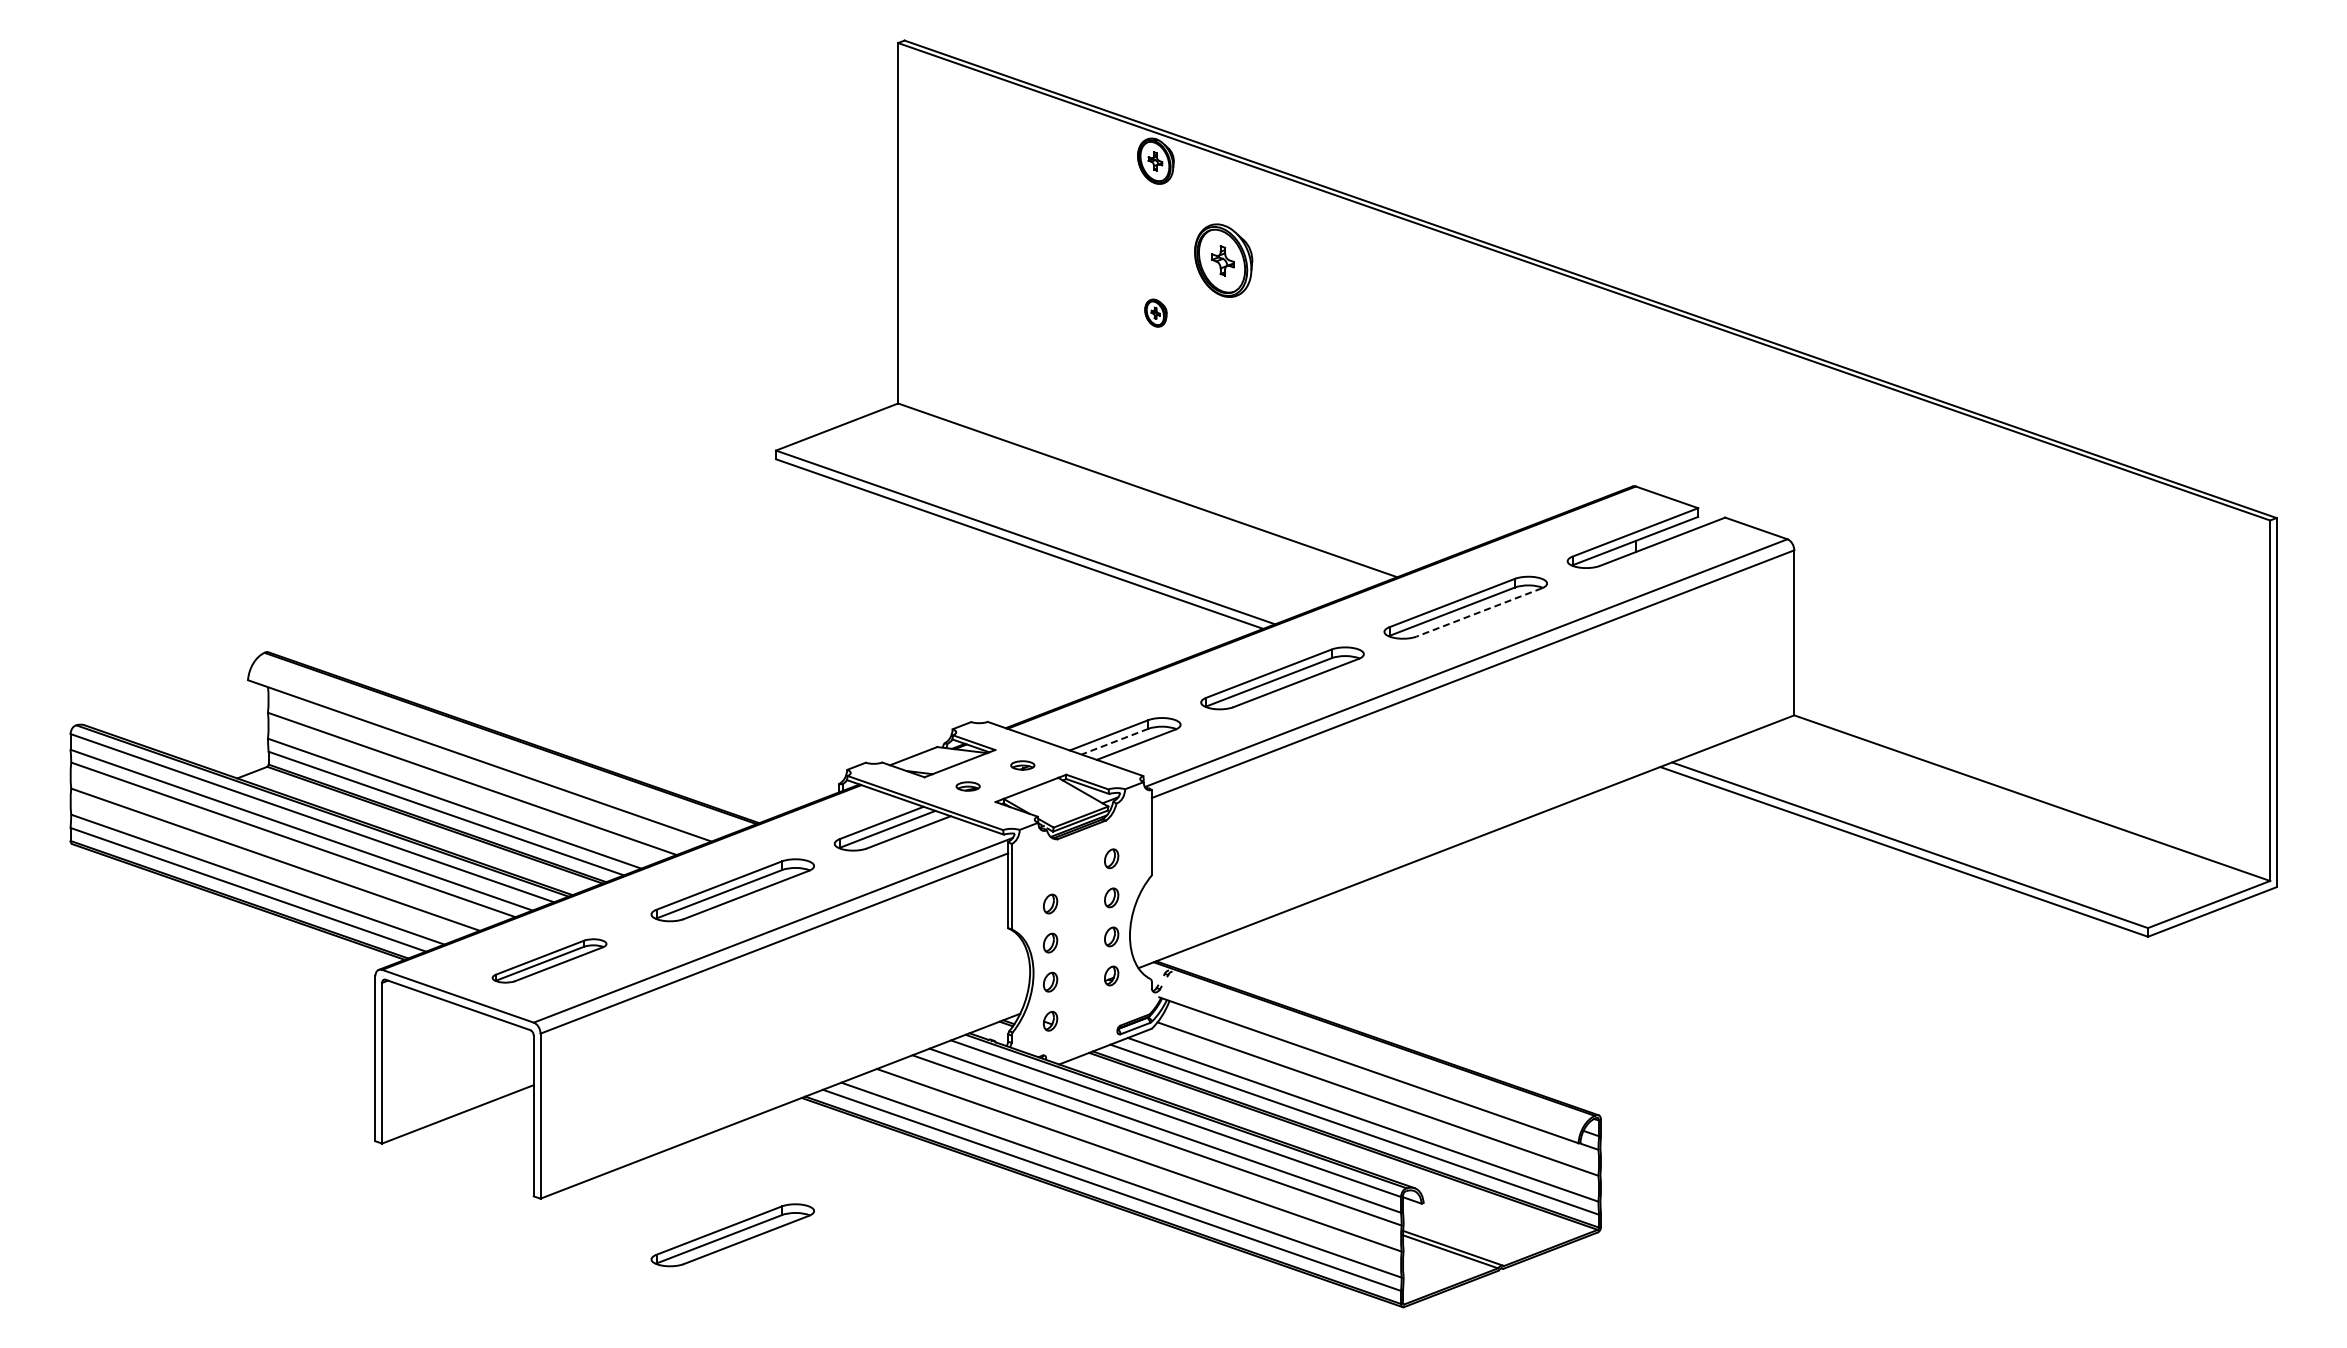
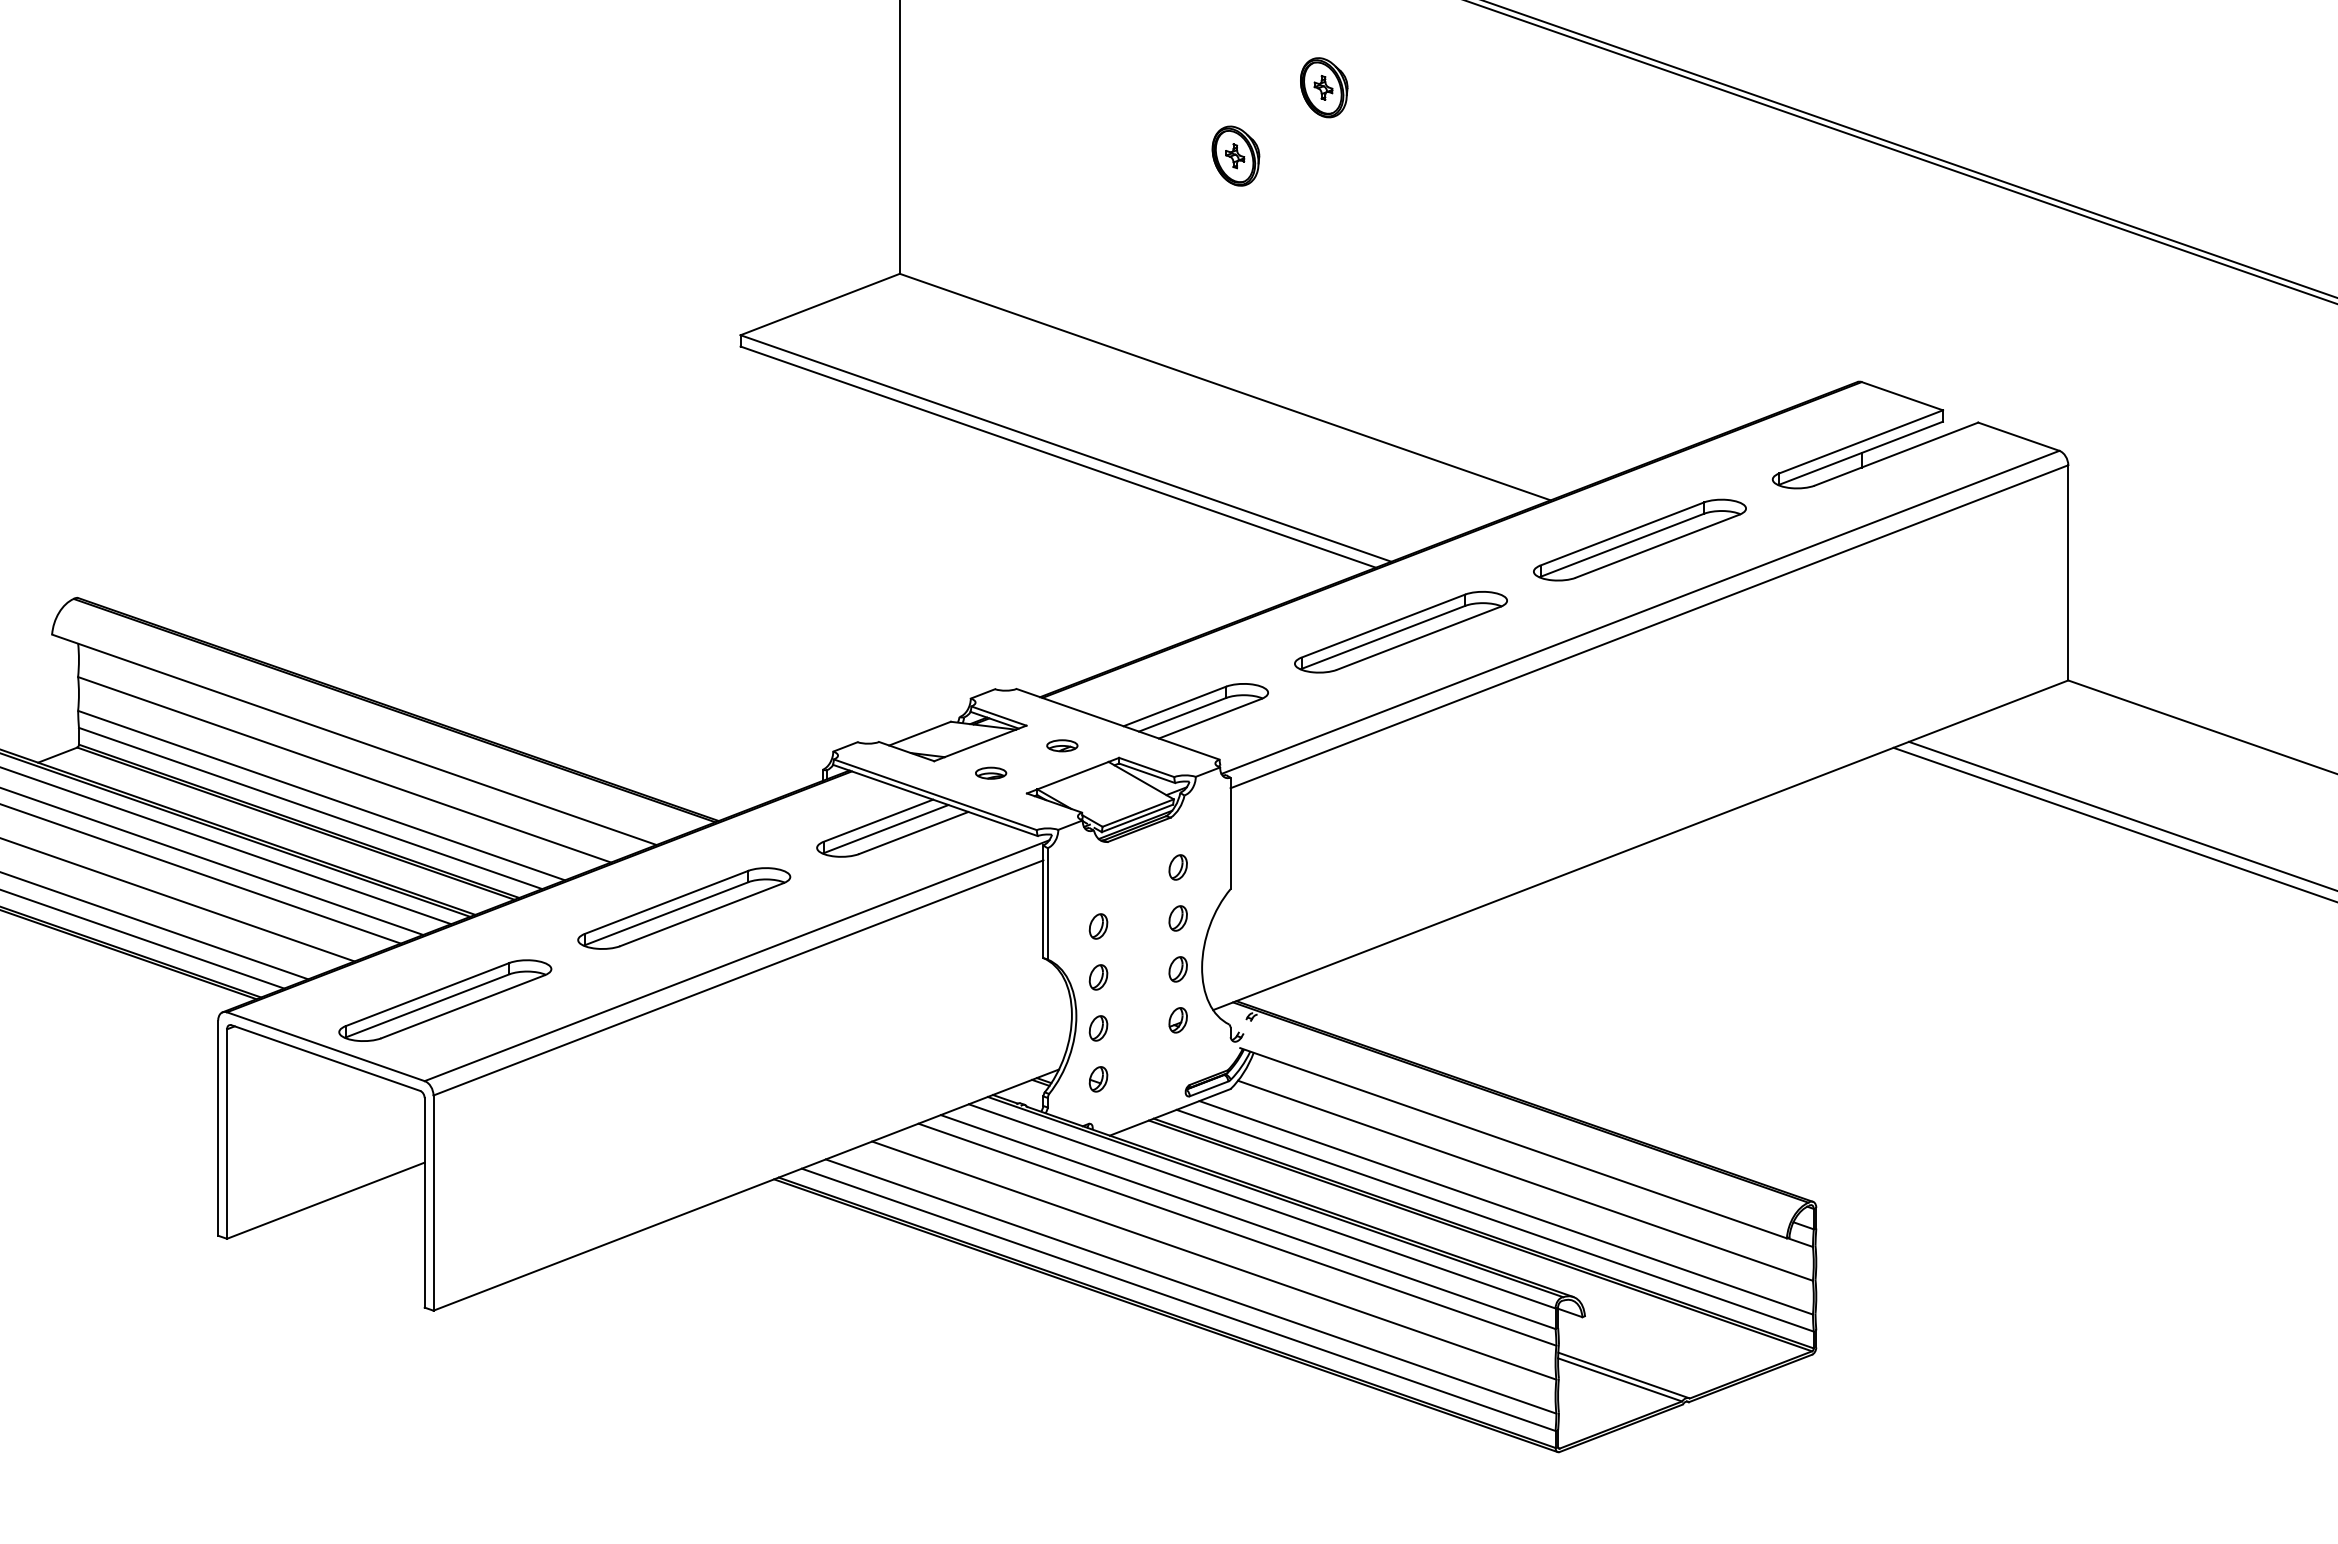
part: (1223, 260) -> (1324, 87), size x0.62
part: (1155, 312) -> (1235, 155), size x1.67
line: (1478, 612) -> (1656, 546), dashed -> solid
line: (1115, 741) -> (1183, 714), dashed -> solid
part: (549, 960) -> (445, 1000), size x1.43
part: (732, 1235) -> (683, 1358), removed

